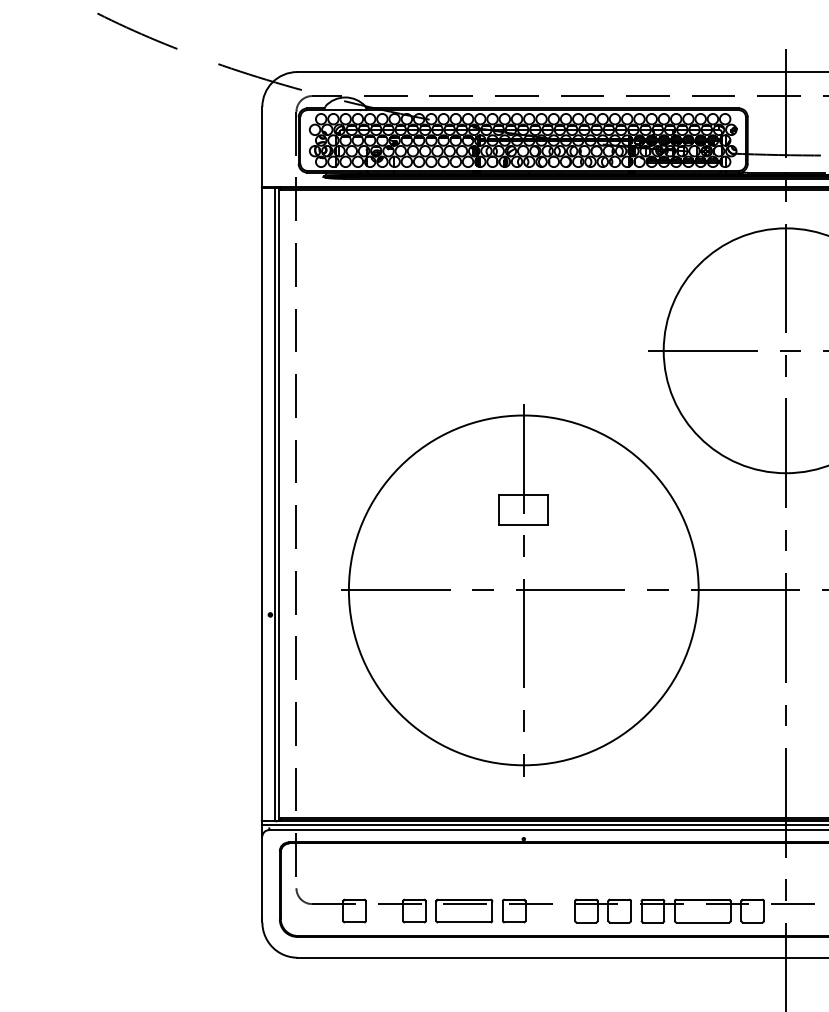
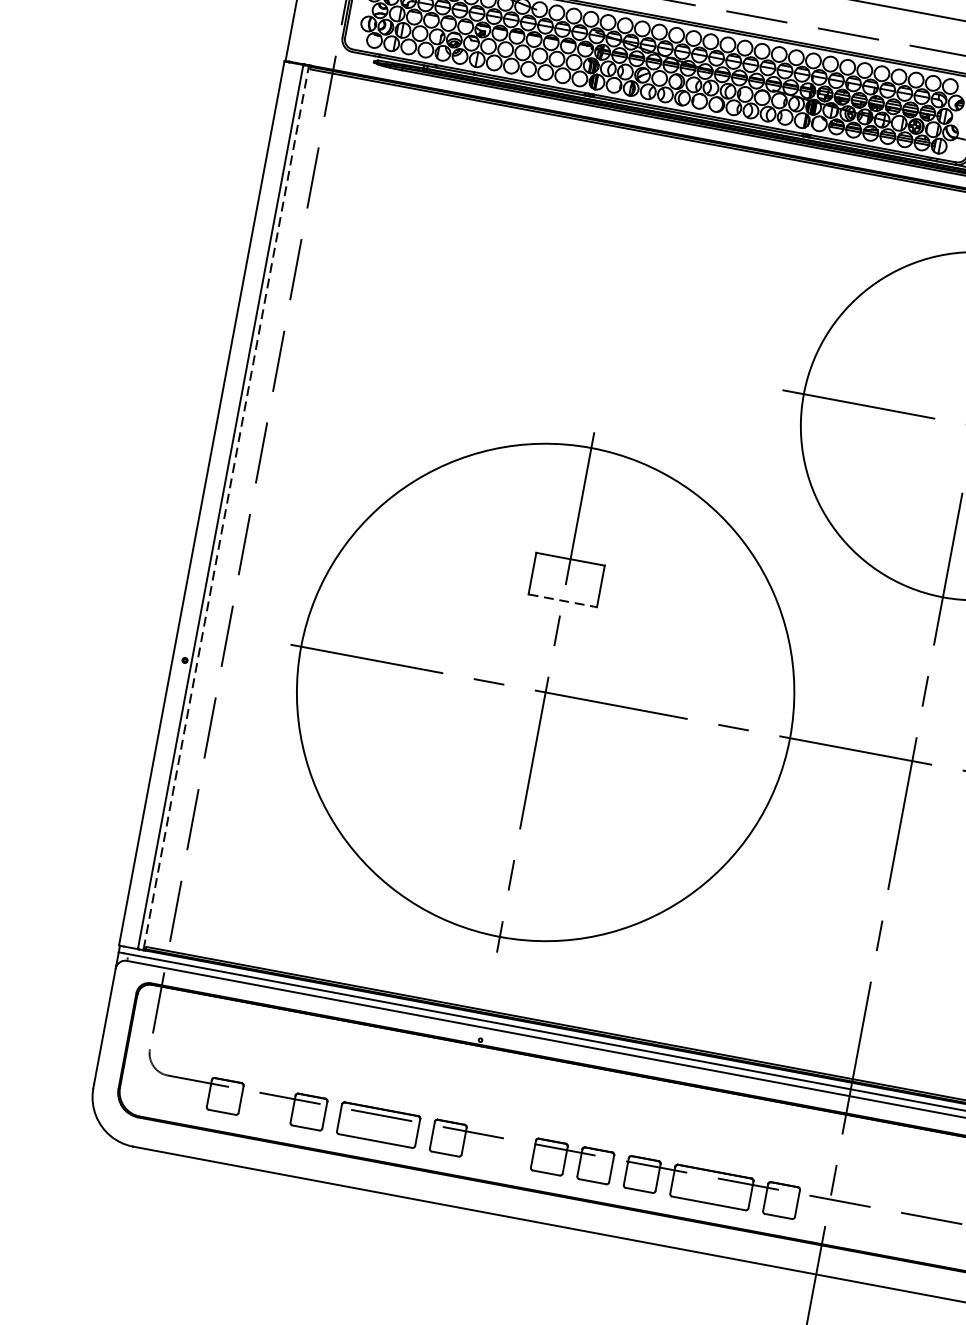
line: (279, 503) -> (226, 507), solid -> dashed
line: (524, 524) -> (563, 600), solid -> dashed

